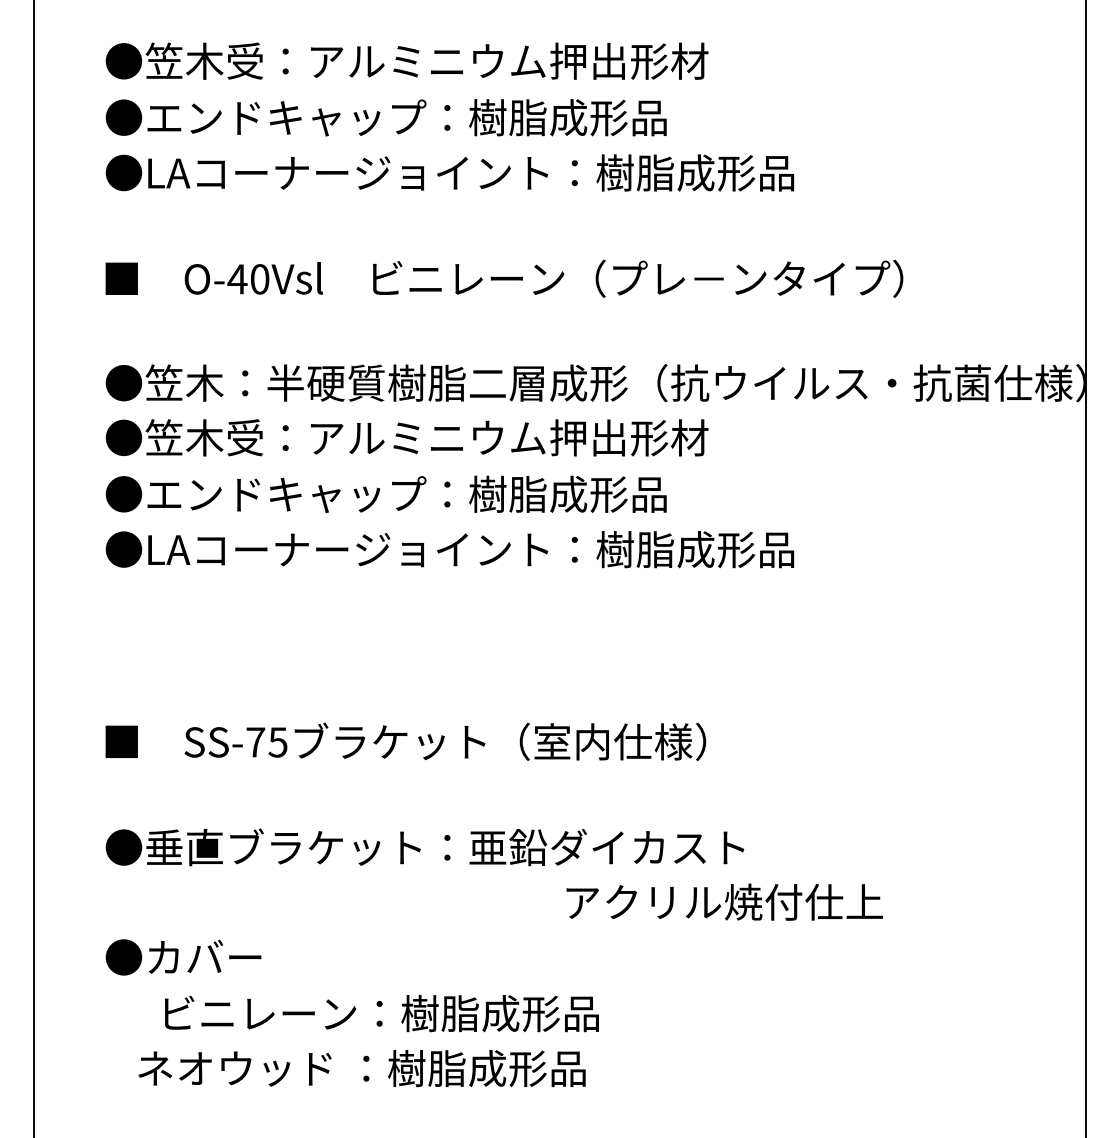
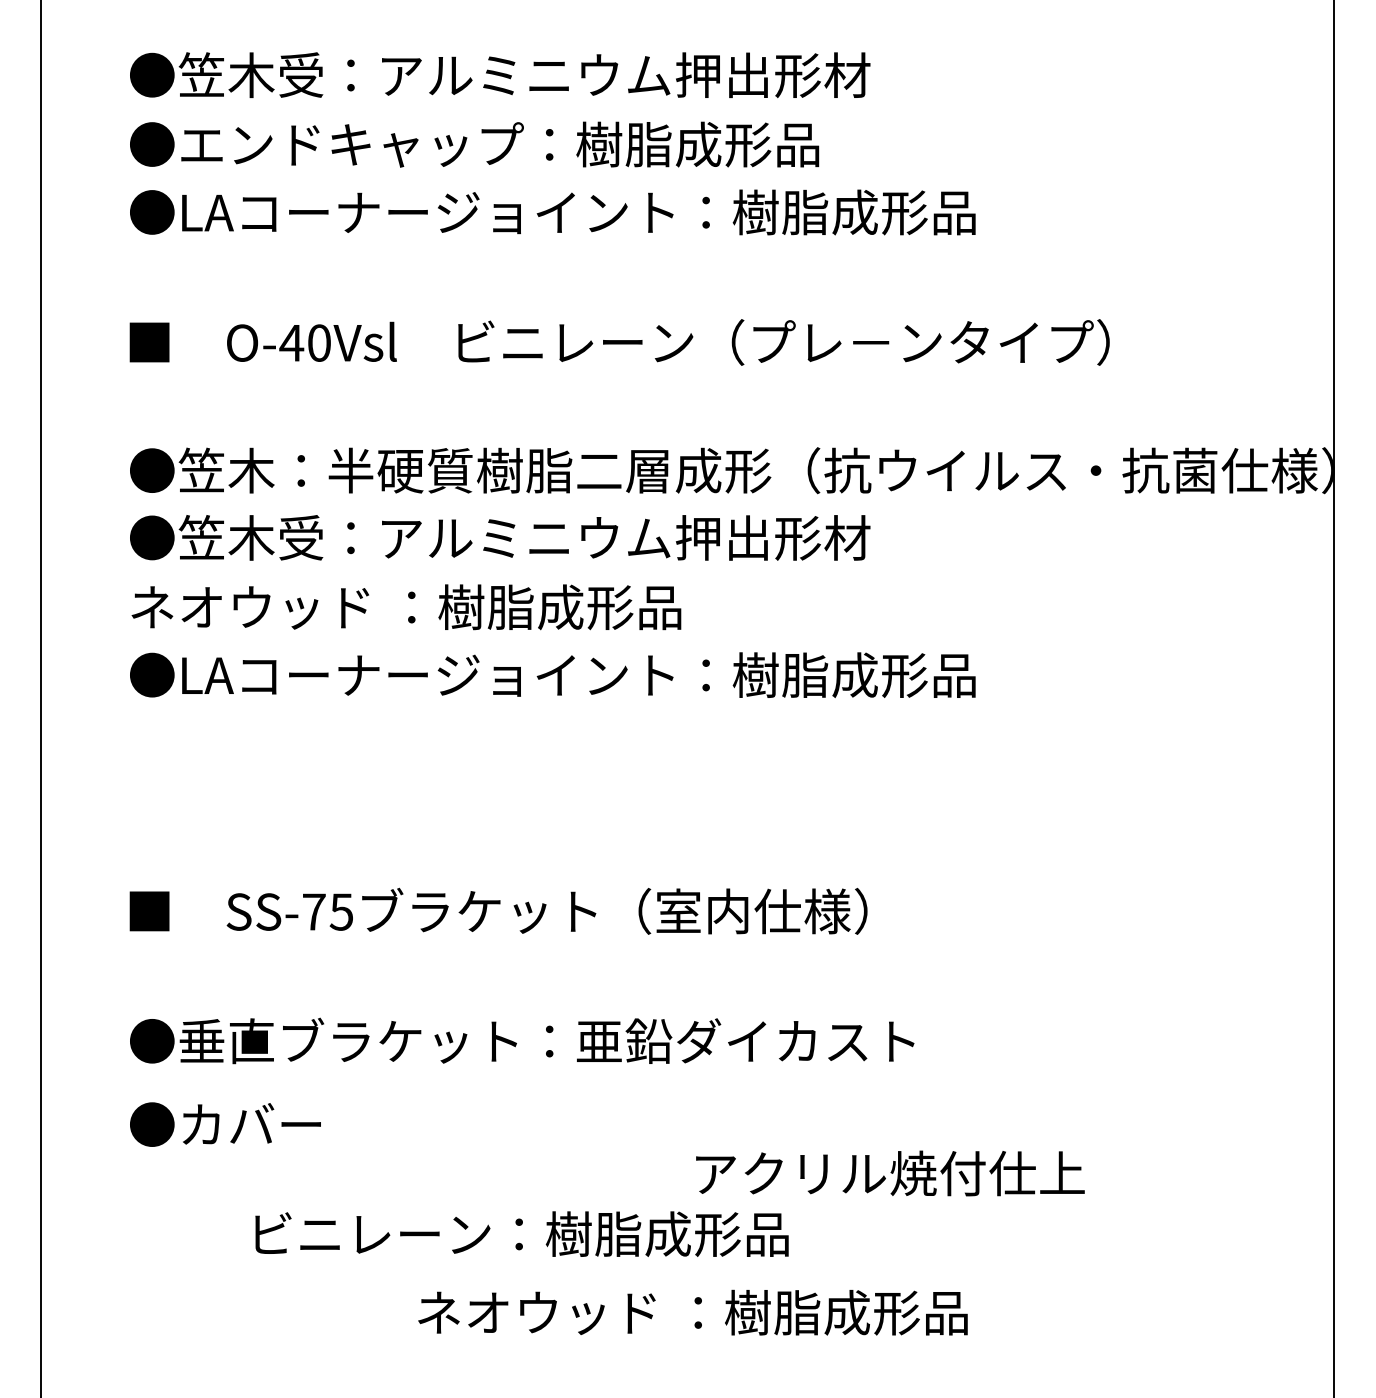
text: (385, 494) -> (473, 607), ●エンドキャップ：樹脂成形品 -> ネオウッド ：樹脂成形品
text: (724, 901) -> (890, 1172), moved
text: (183, 957) -> (225, 1124), moved
text: (381, 1013) -> (521, 1234), moved
text: (361, 1068) -> (692, 1312), moved

